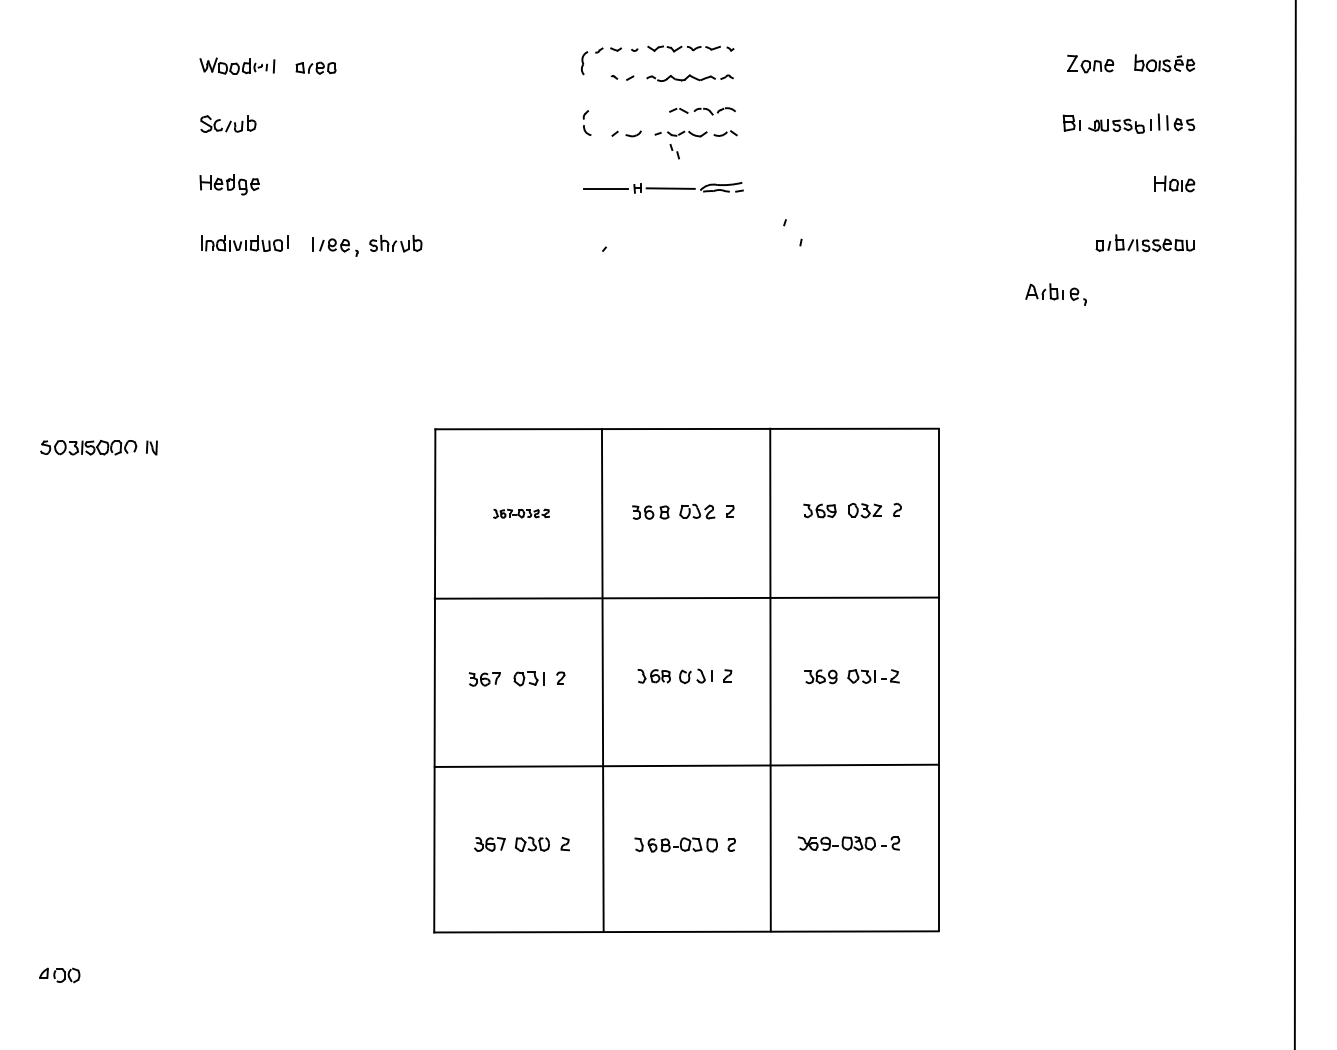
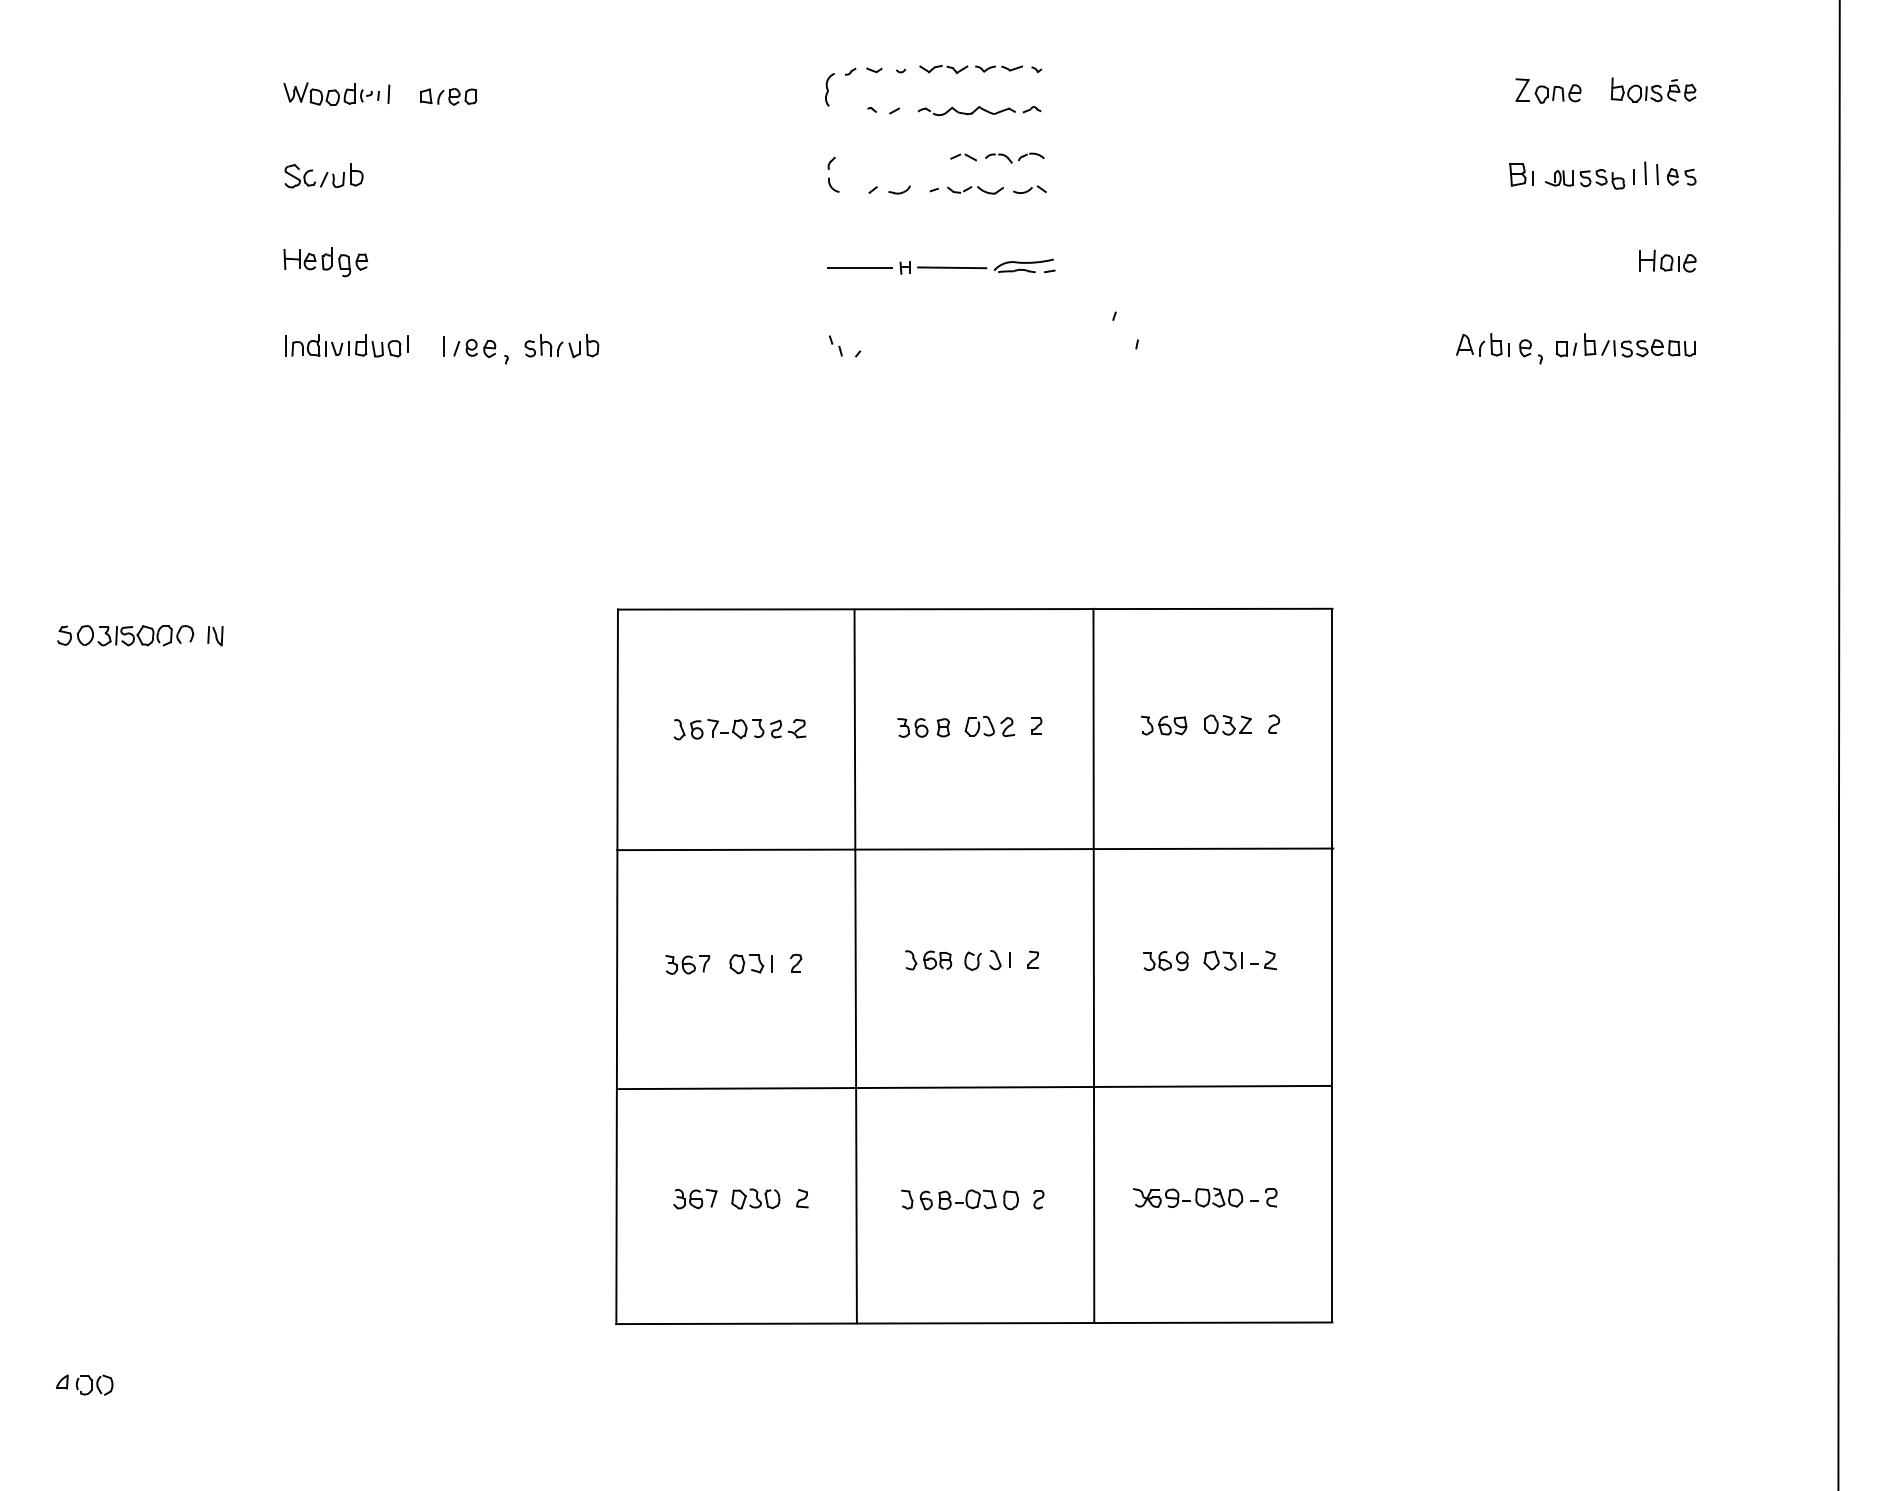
part: (674, 151) -> (835, 345), moved
part: (1055, 294) -> (1498, 348), moved
part: (521, 513) -> (740, 729), size x1.67

